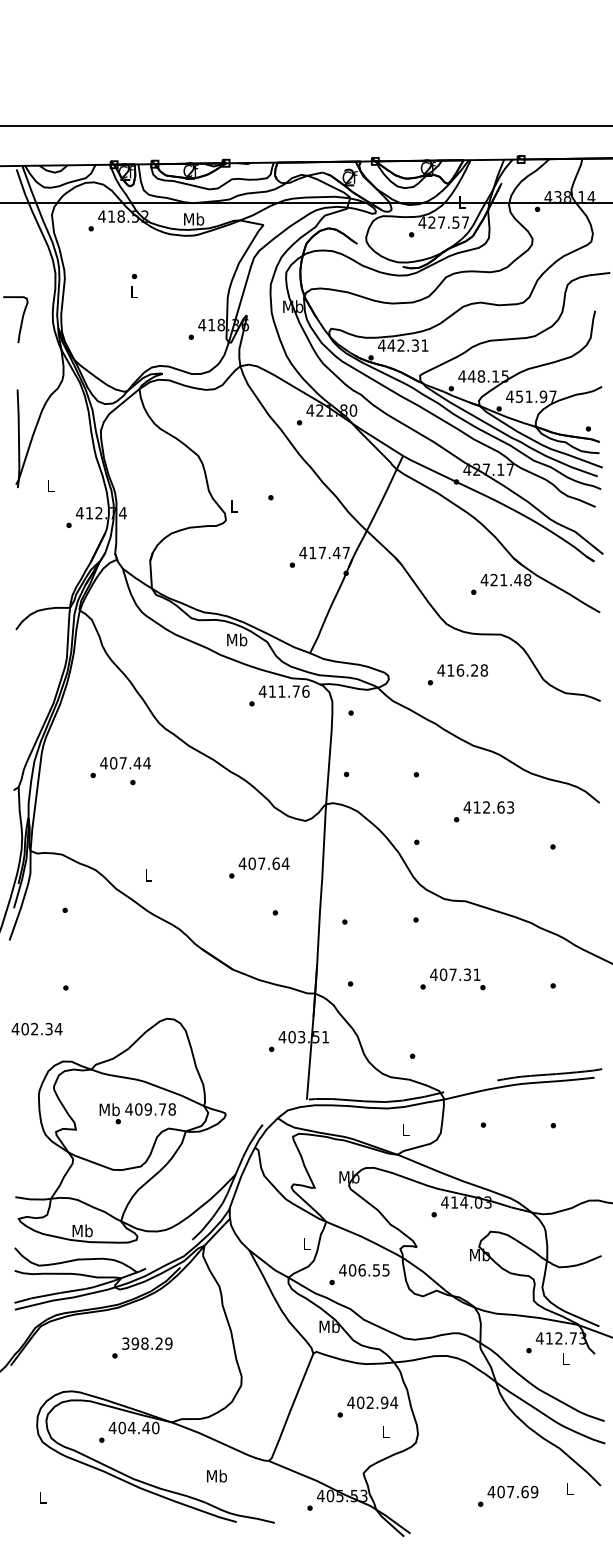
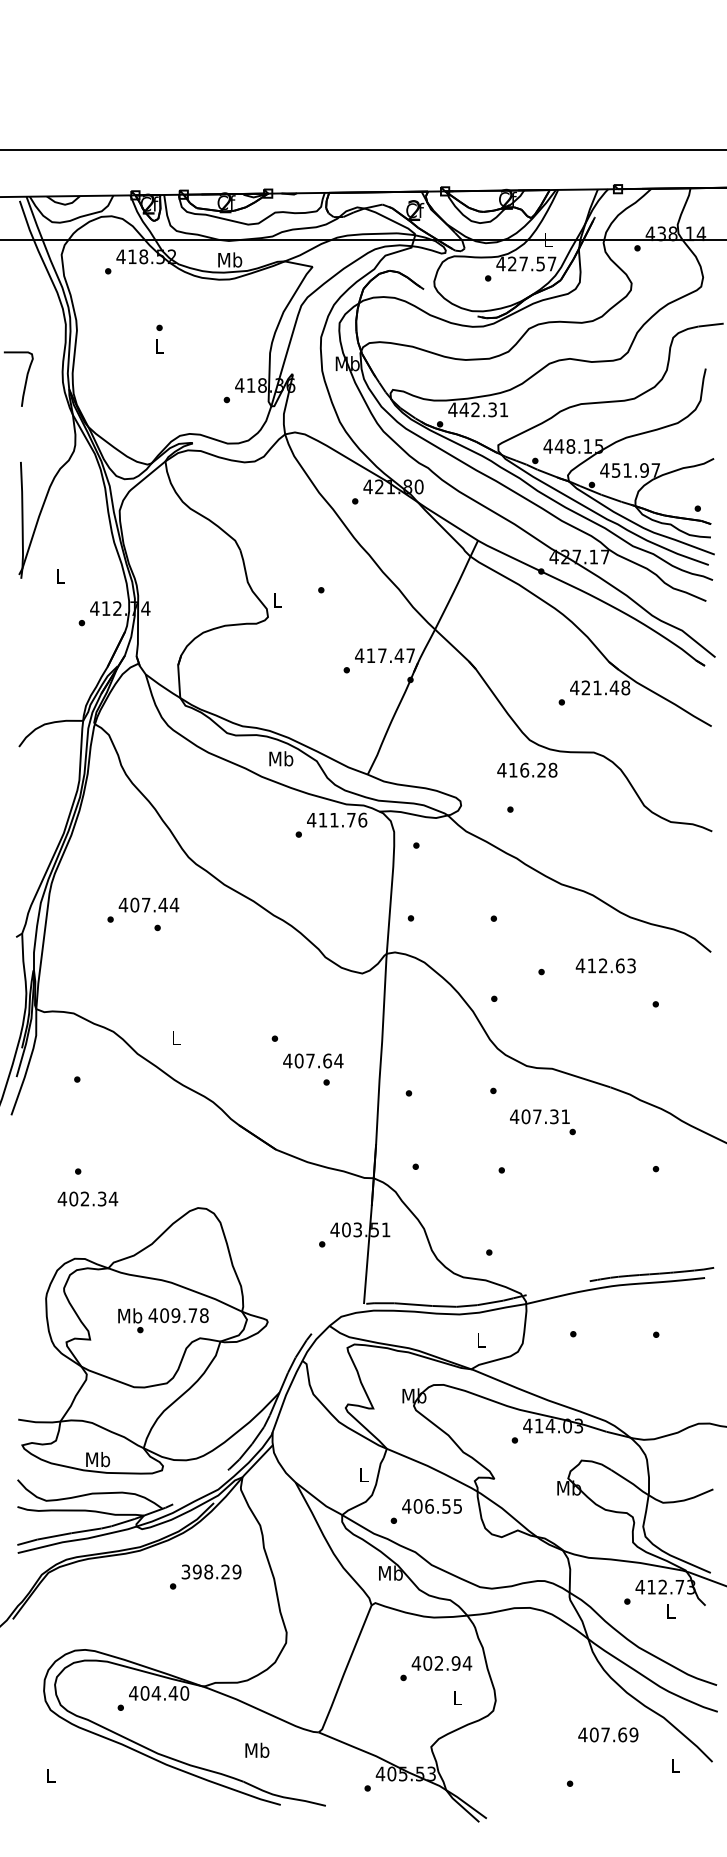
text: (462, 670) -> (527, 770), moved
text: (488, 807) -> (605, 965), moved
text: (263, 863) -> (312, 1060), moved
text: (457, 979) -> (542, 1122), moved
text: (36, 1028) -> (87, 1198), moved
text: (142, 1347) -> (205, 1576), moved
text: (512, 1491) -> (607, 1734), moved

